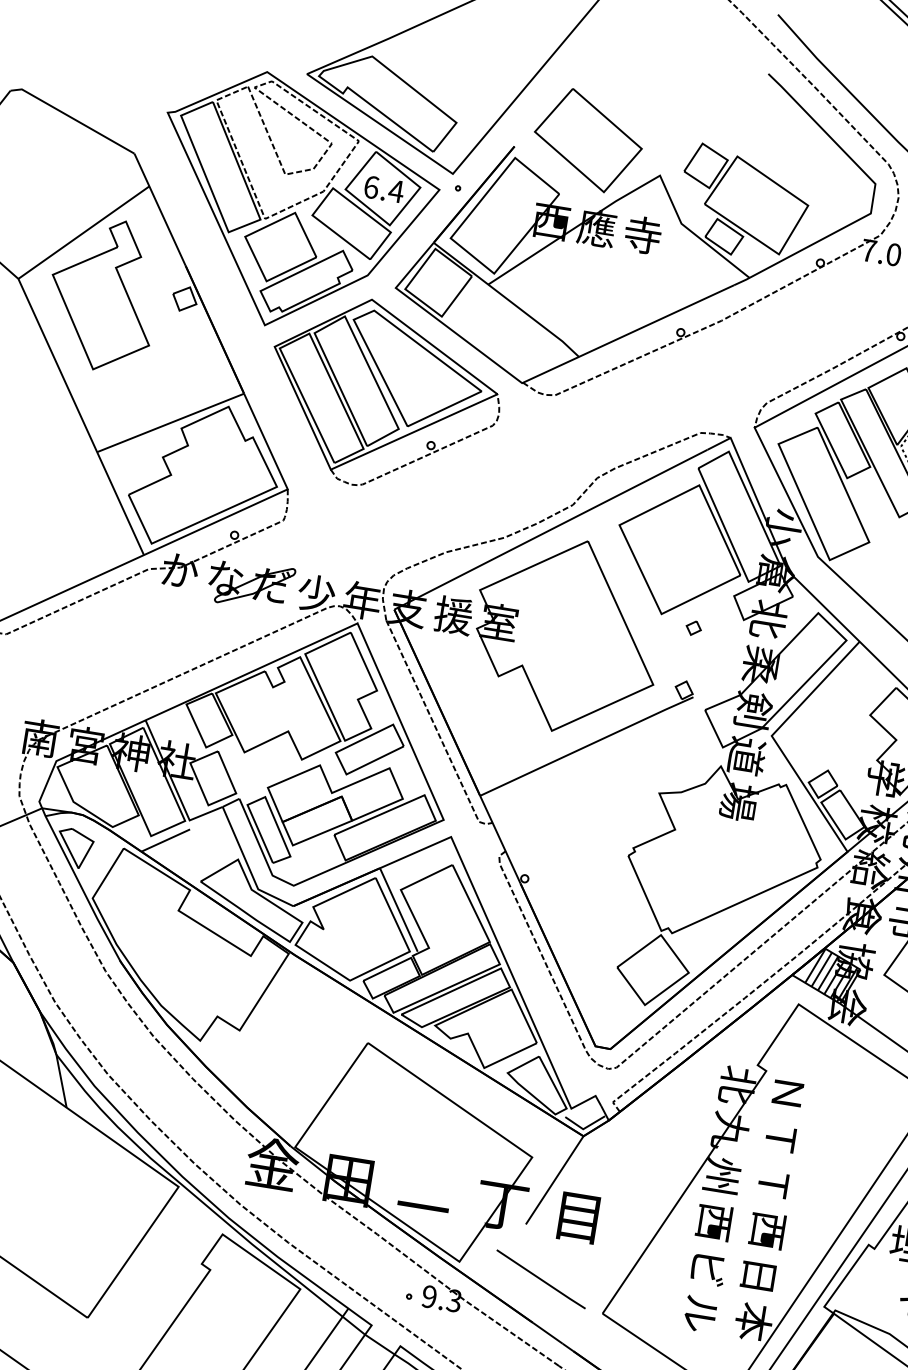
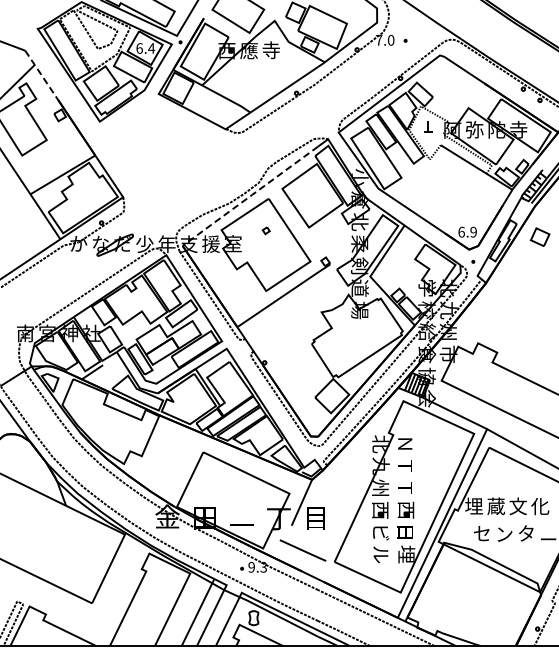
line: (160, 208) -> (41, 74), solid -> dashed
part: (384, 395) -> (161, 145), removed
line: (548, 529) -> (249, 196), solid -> dashed
part: (692, 627) -> (265, 230), moved
text: (753, 1322) -> (406, 554), 本 -> 埋

